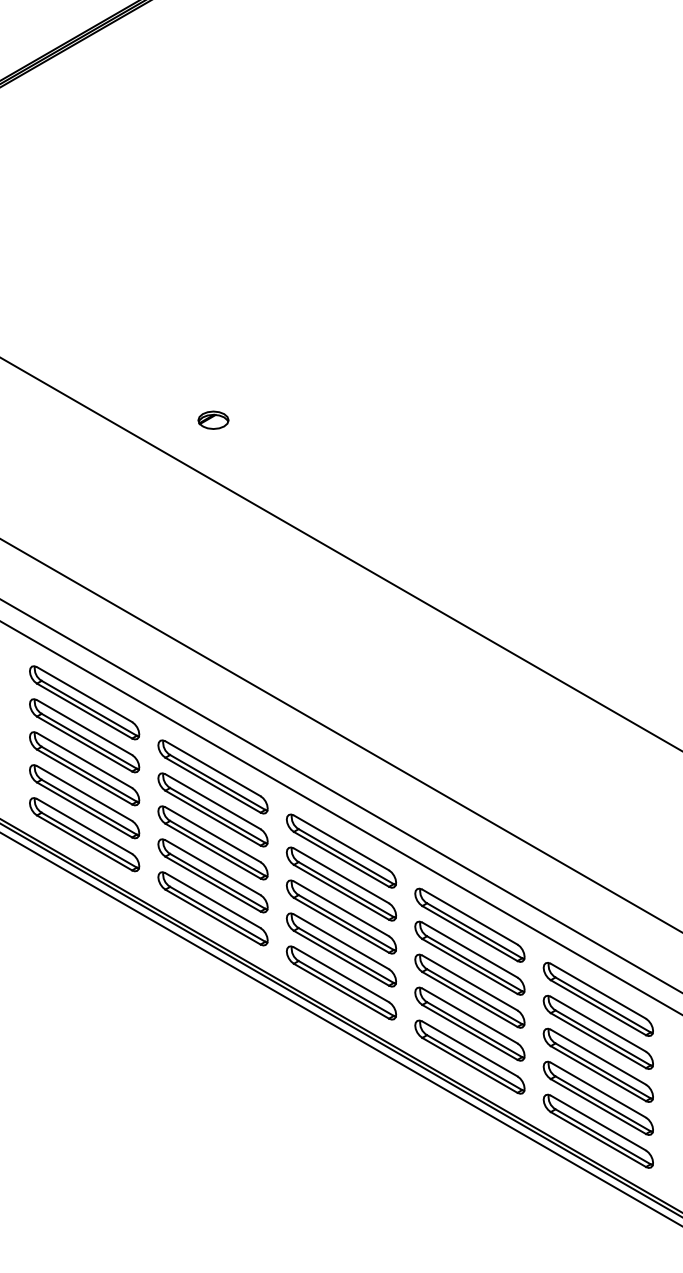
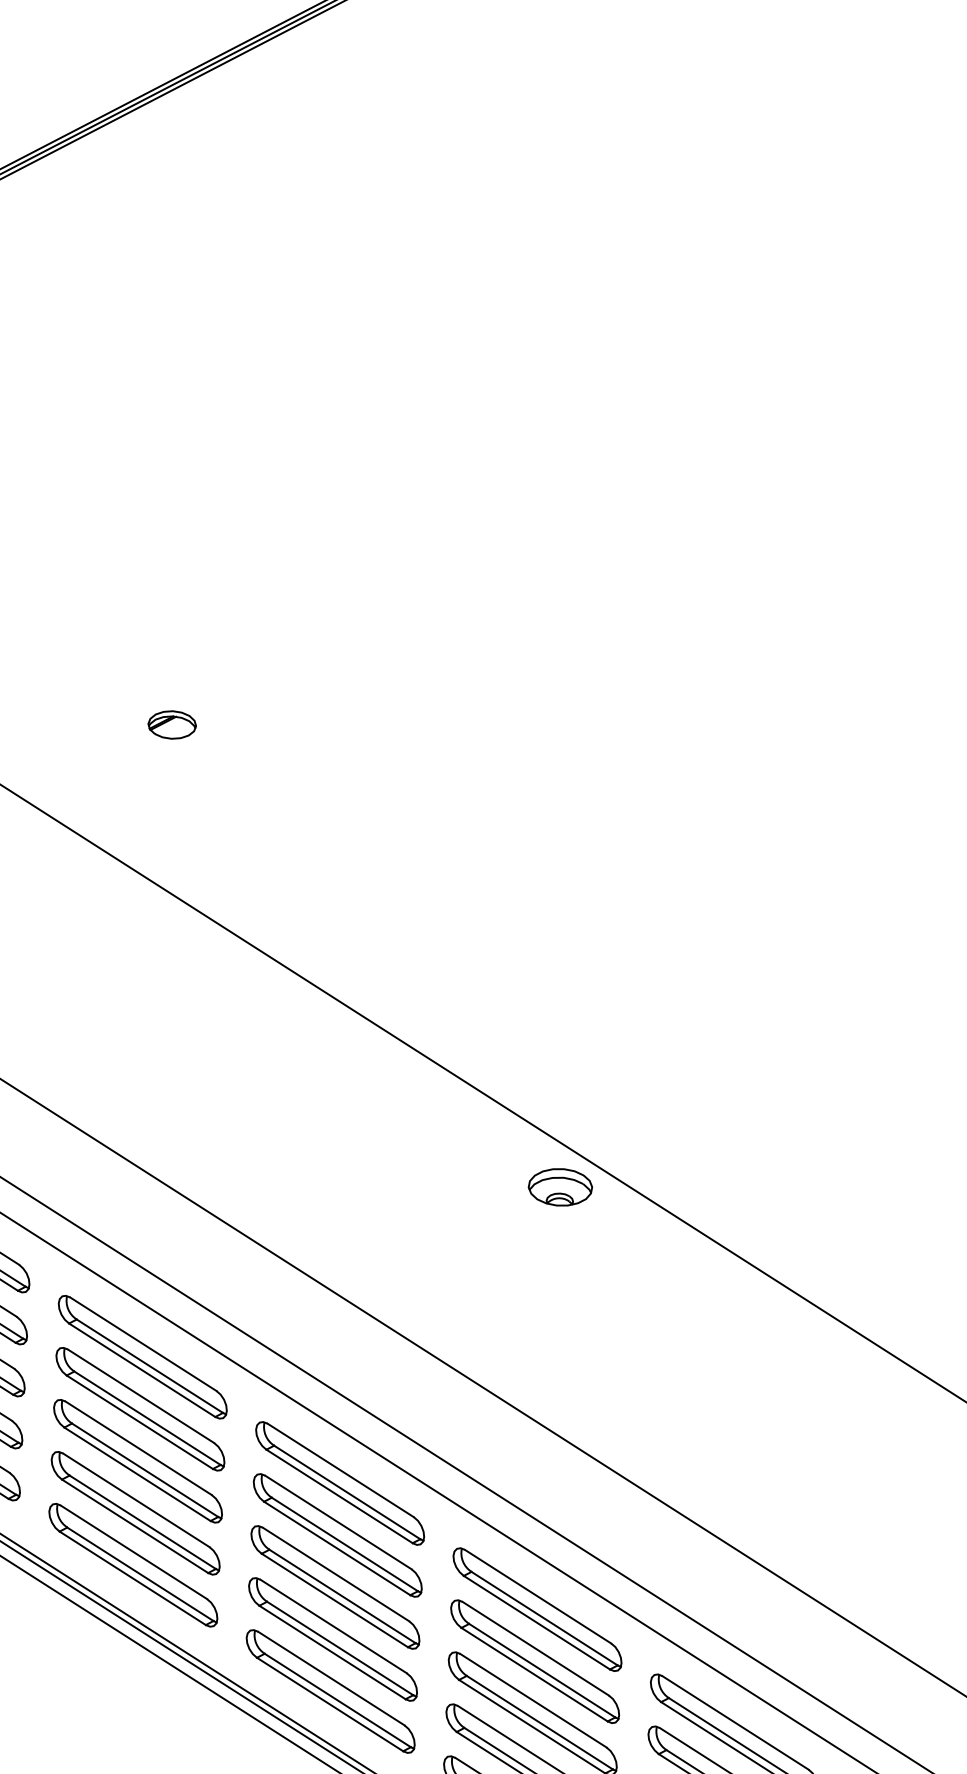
part: (213, 419) -> (172, 723), moved
part: (472, 657) -> (560, 1187), added

